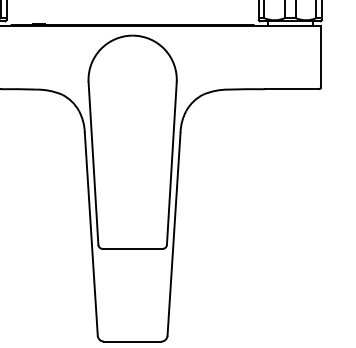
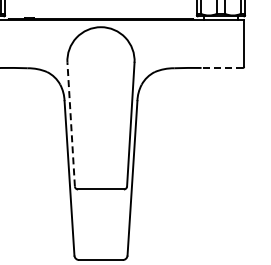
line: (292, 88) -> (222, 67), solid -> dashed
line: (93, 163) -> (71, 124), solid -> dashed

